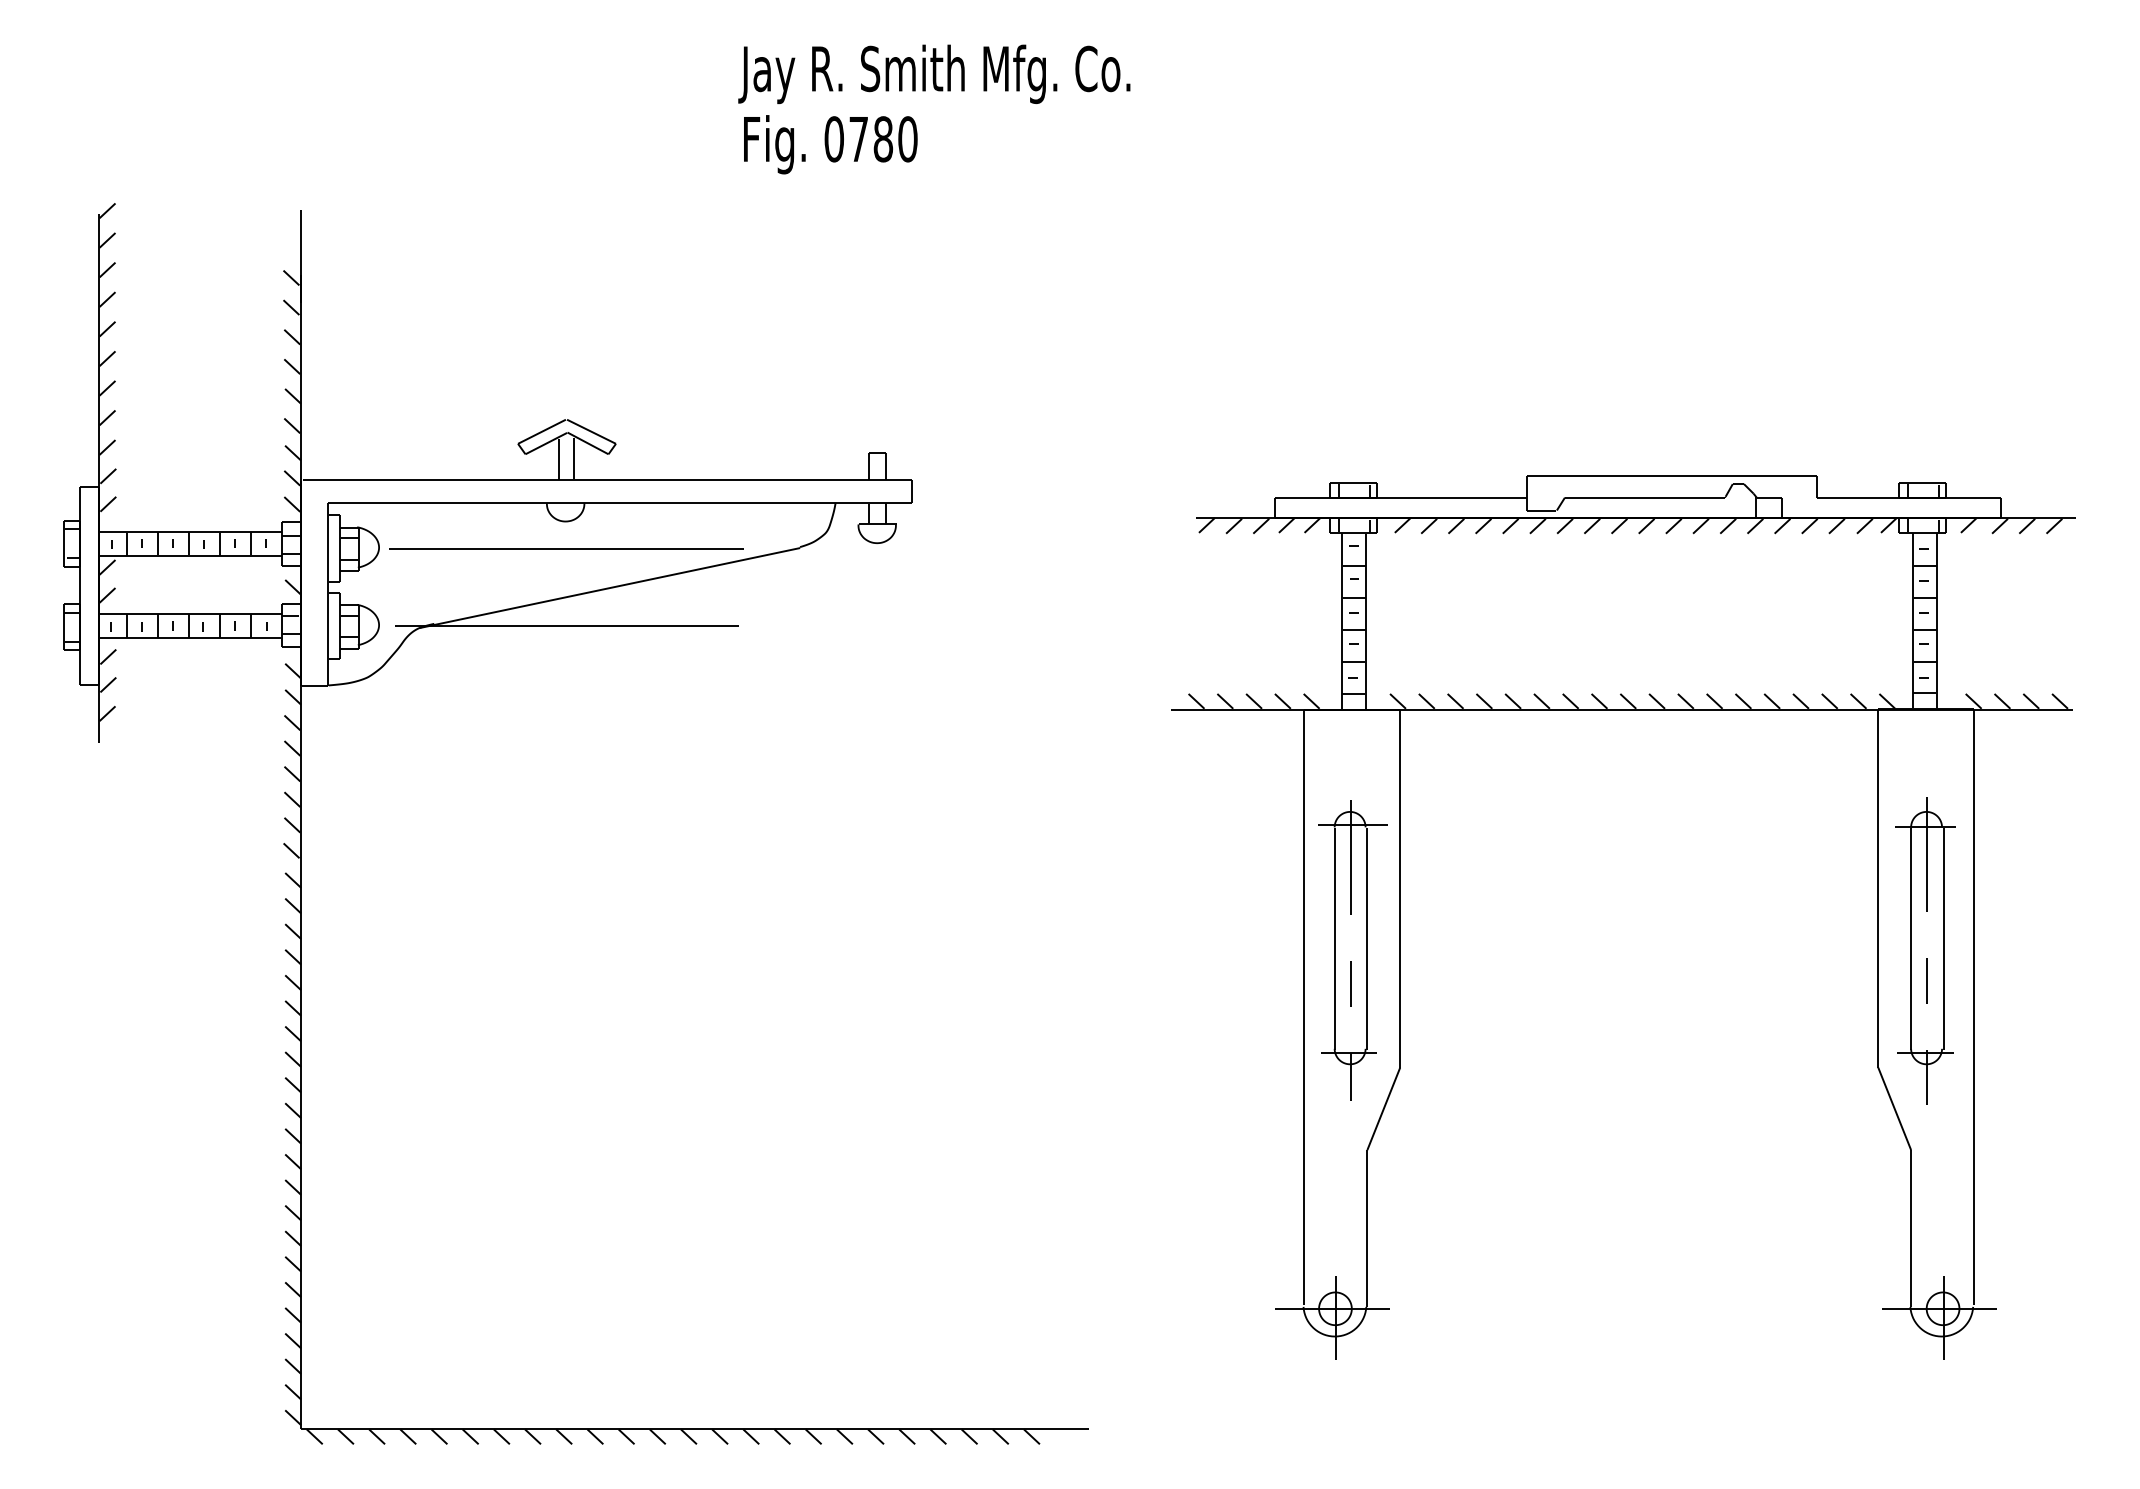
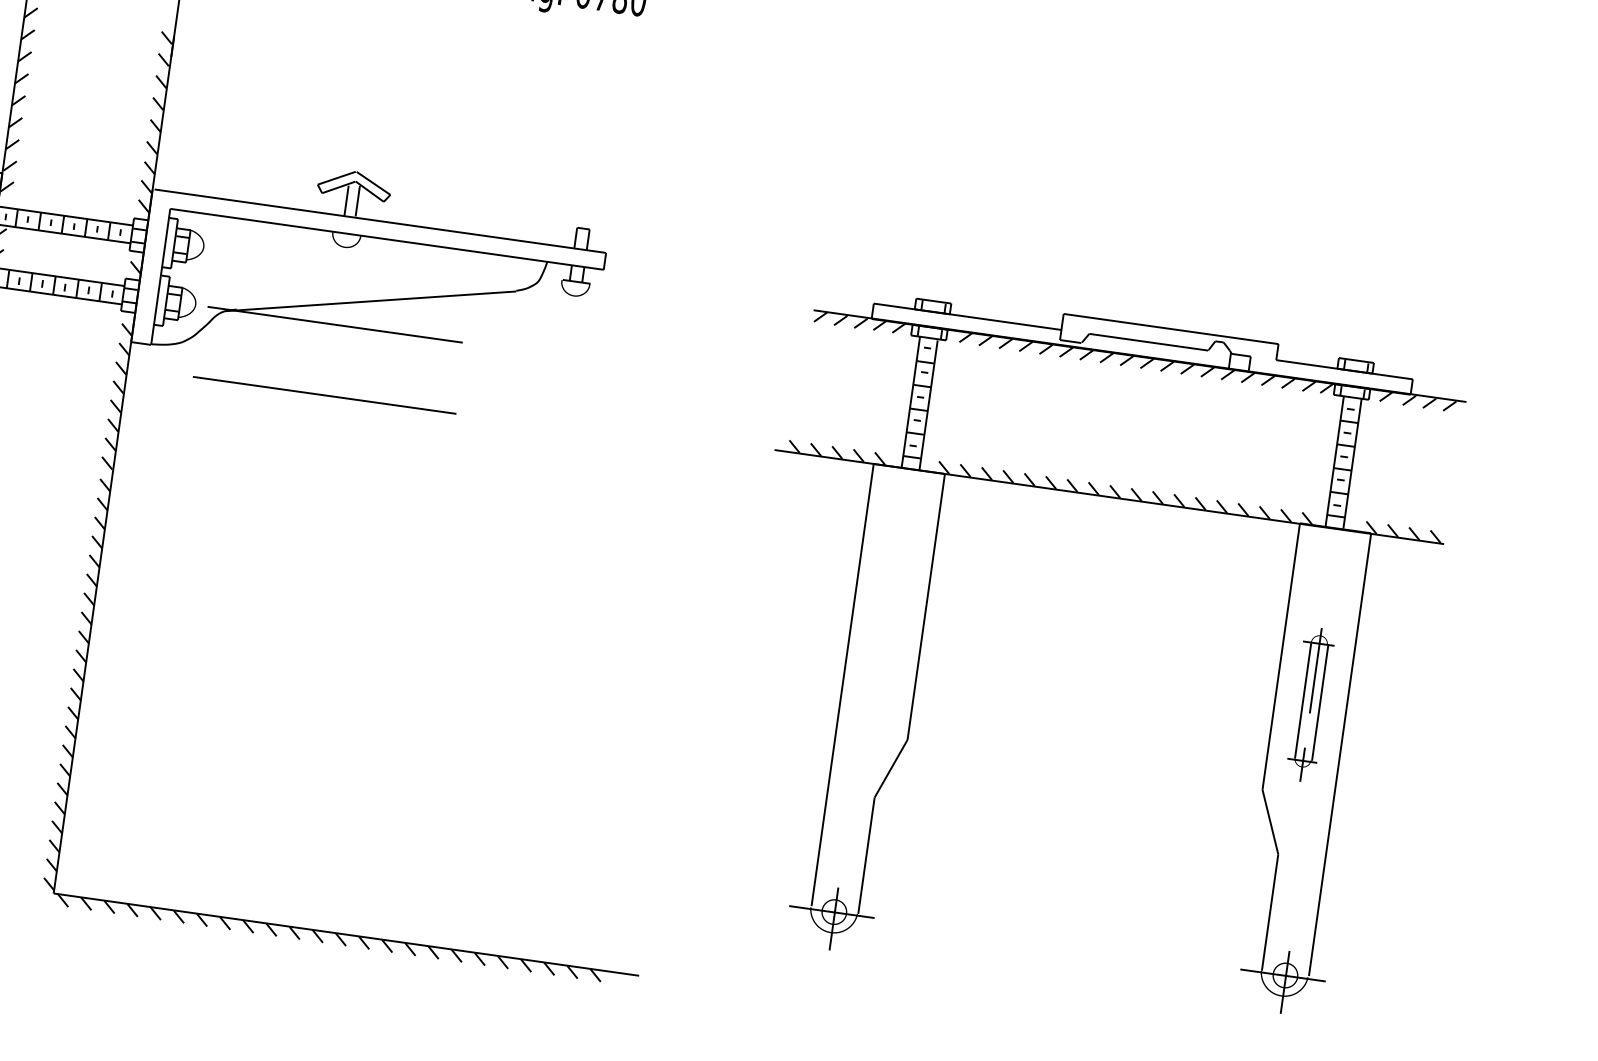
line: (566, 548) -> (324, 395), moved
part: (1352, 950) -> (884, 647), removed
part: (1925, 950) -> (1309, 707), size x0.7

